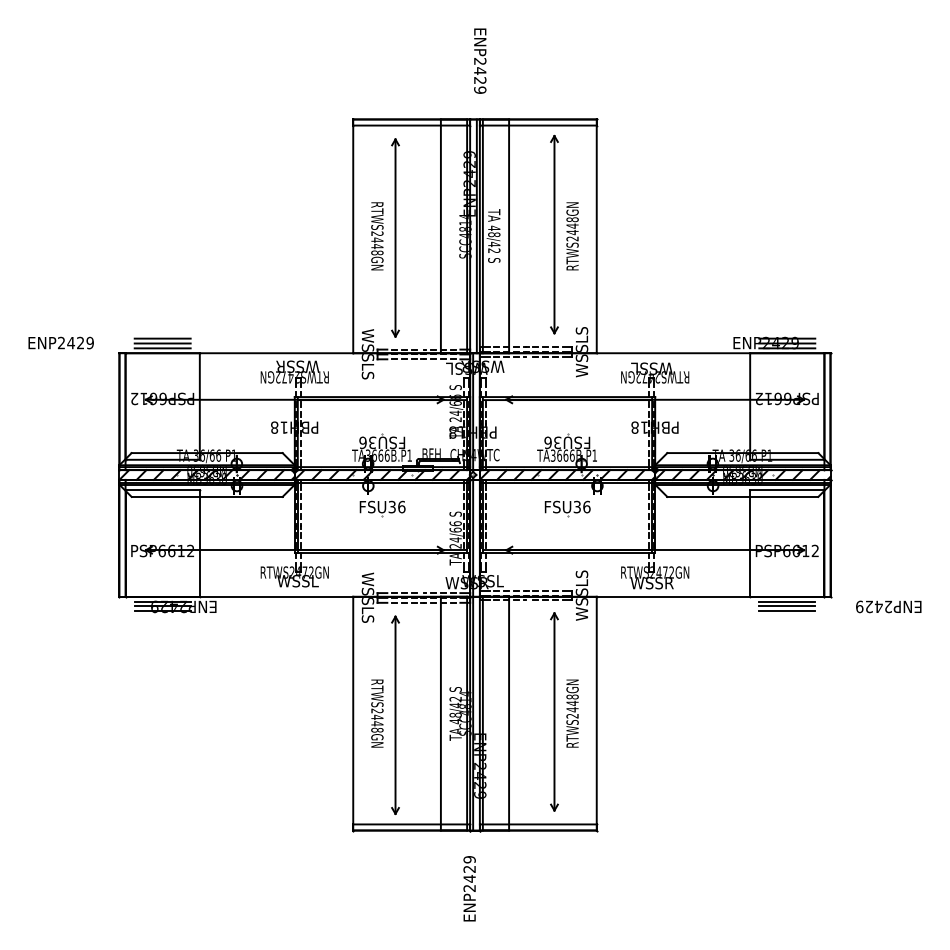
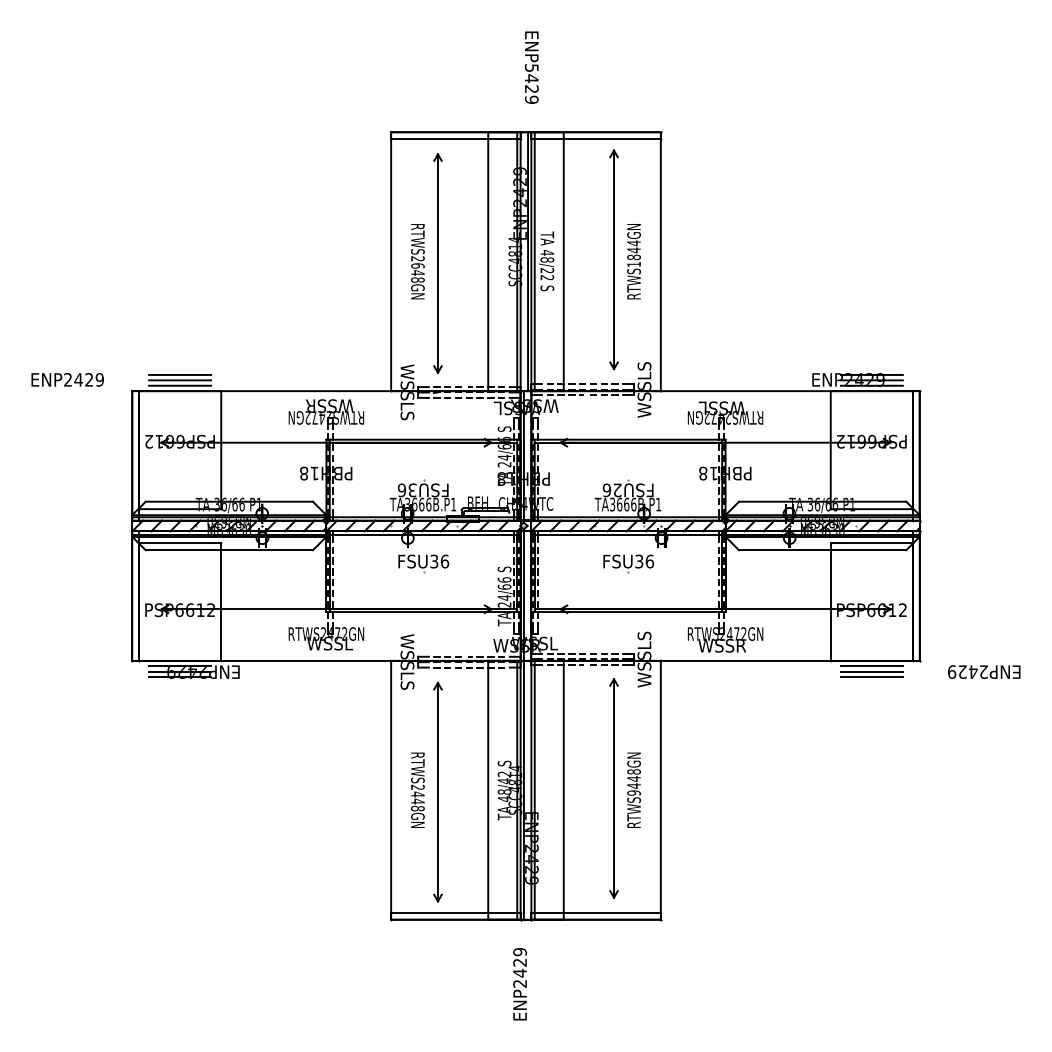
text: (480, 61) -> (532, 68), ENP2429 -> ENP5429
text: (572, 229) -> (633, 254), RTWS2448GN -> RTWS1844GN
text: (377, 239) -> (418, 265), RTWS2448GN -> RTWS2648GN
text: (494, 244) -> (547, 270), 48/42 -> 48/22
text: (557, 442) -> (617, 490), FSU36 -> FSU26
text: (572, 715) -> (633, 792), RTWS2448GN -> RTWS9448GN

